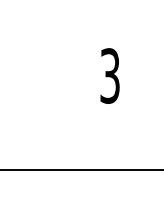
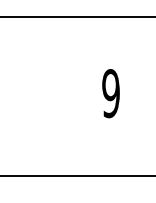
text: (109, 75) -> (110, 93), 3 -> 9

